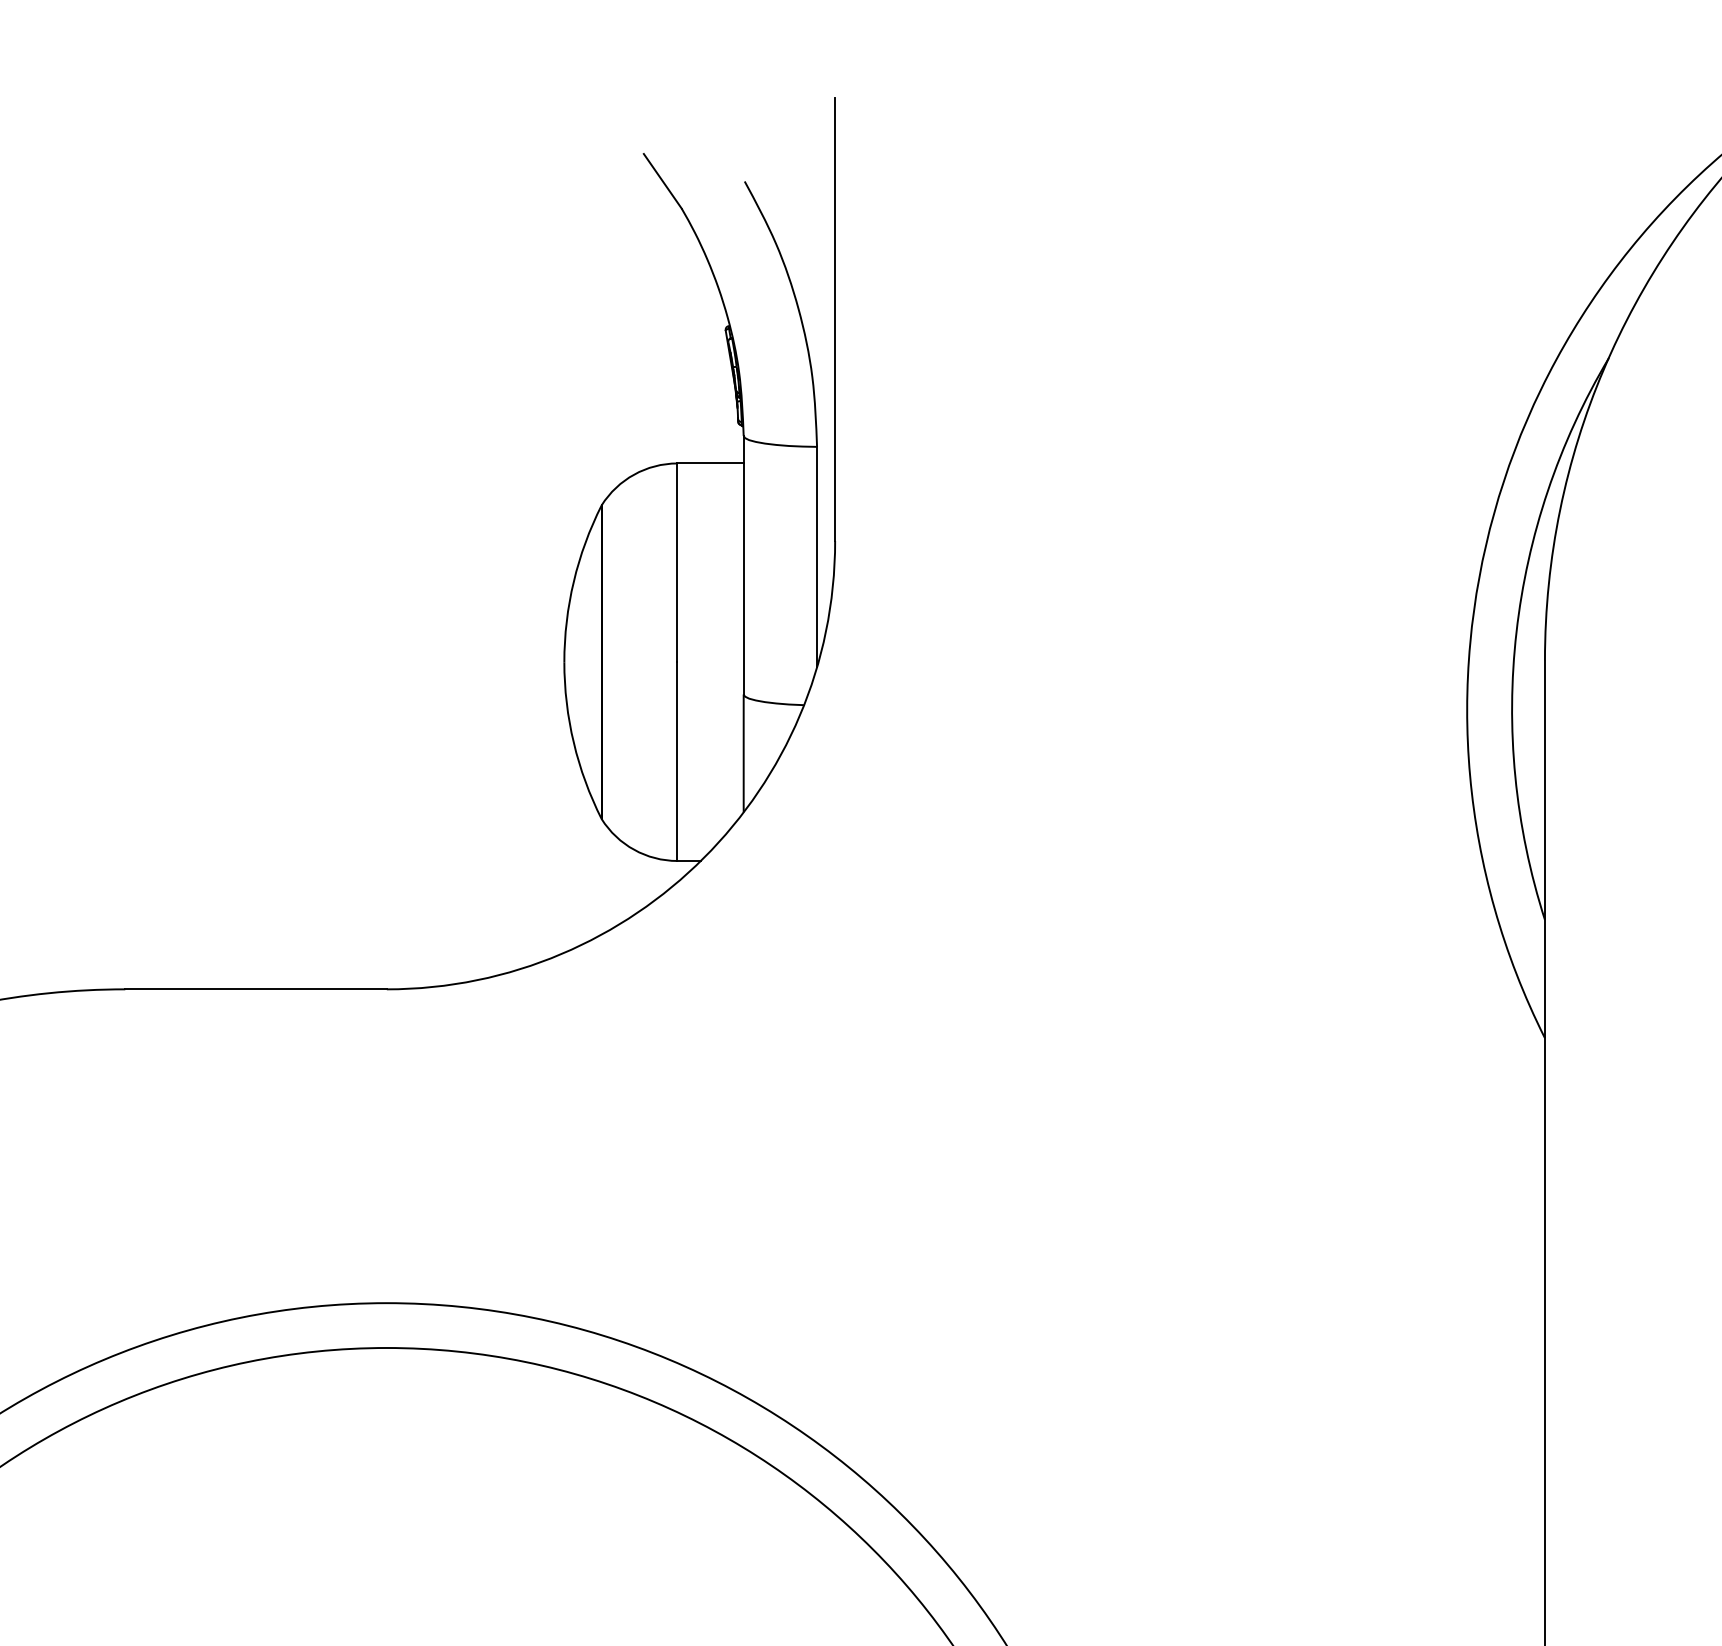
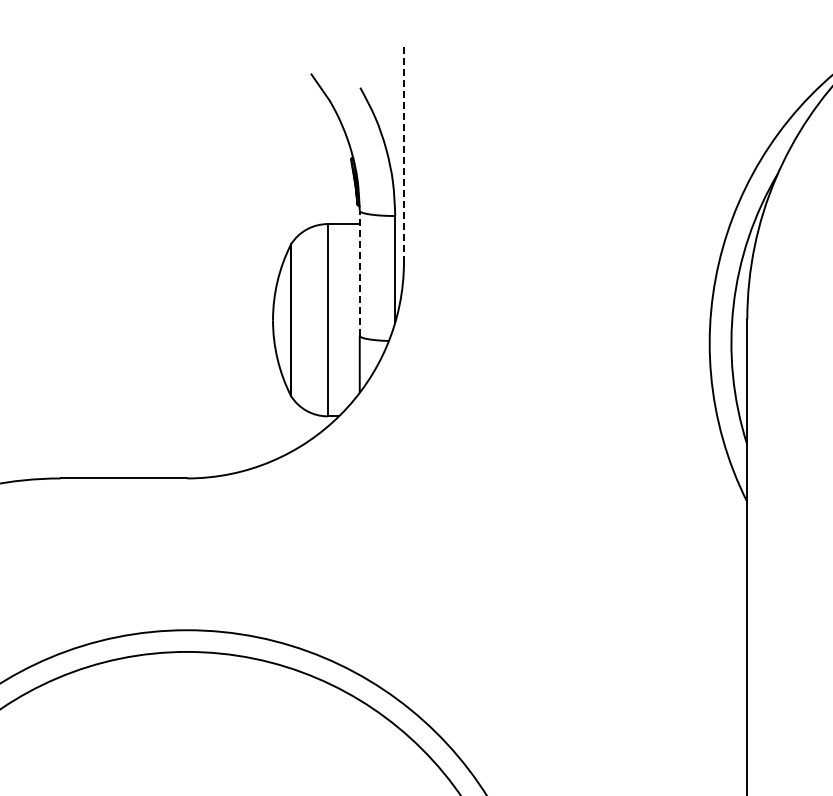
line: (834, 319) -> (403, 154), solid -> dashed
line: (743, 565) -> (359, 273), solid -> dashed

